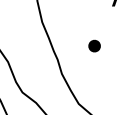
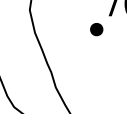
part: (94, 45) -> (96, 28), moved

